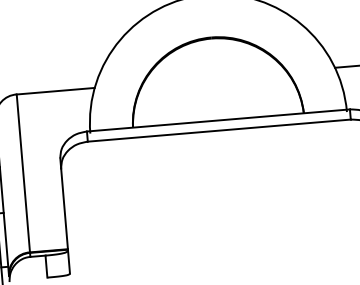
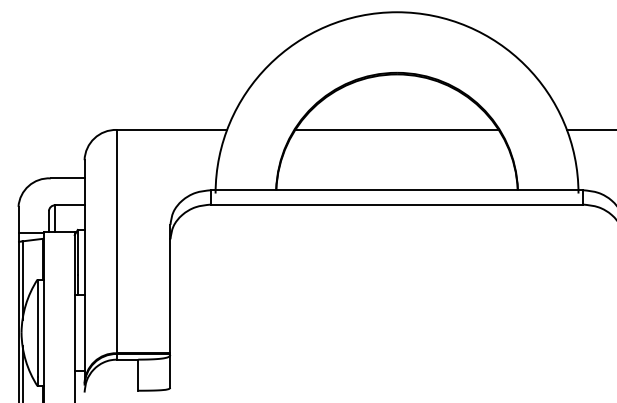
line: (214, 77) -> (396, 129), added

